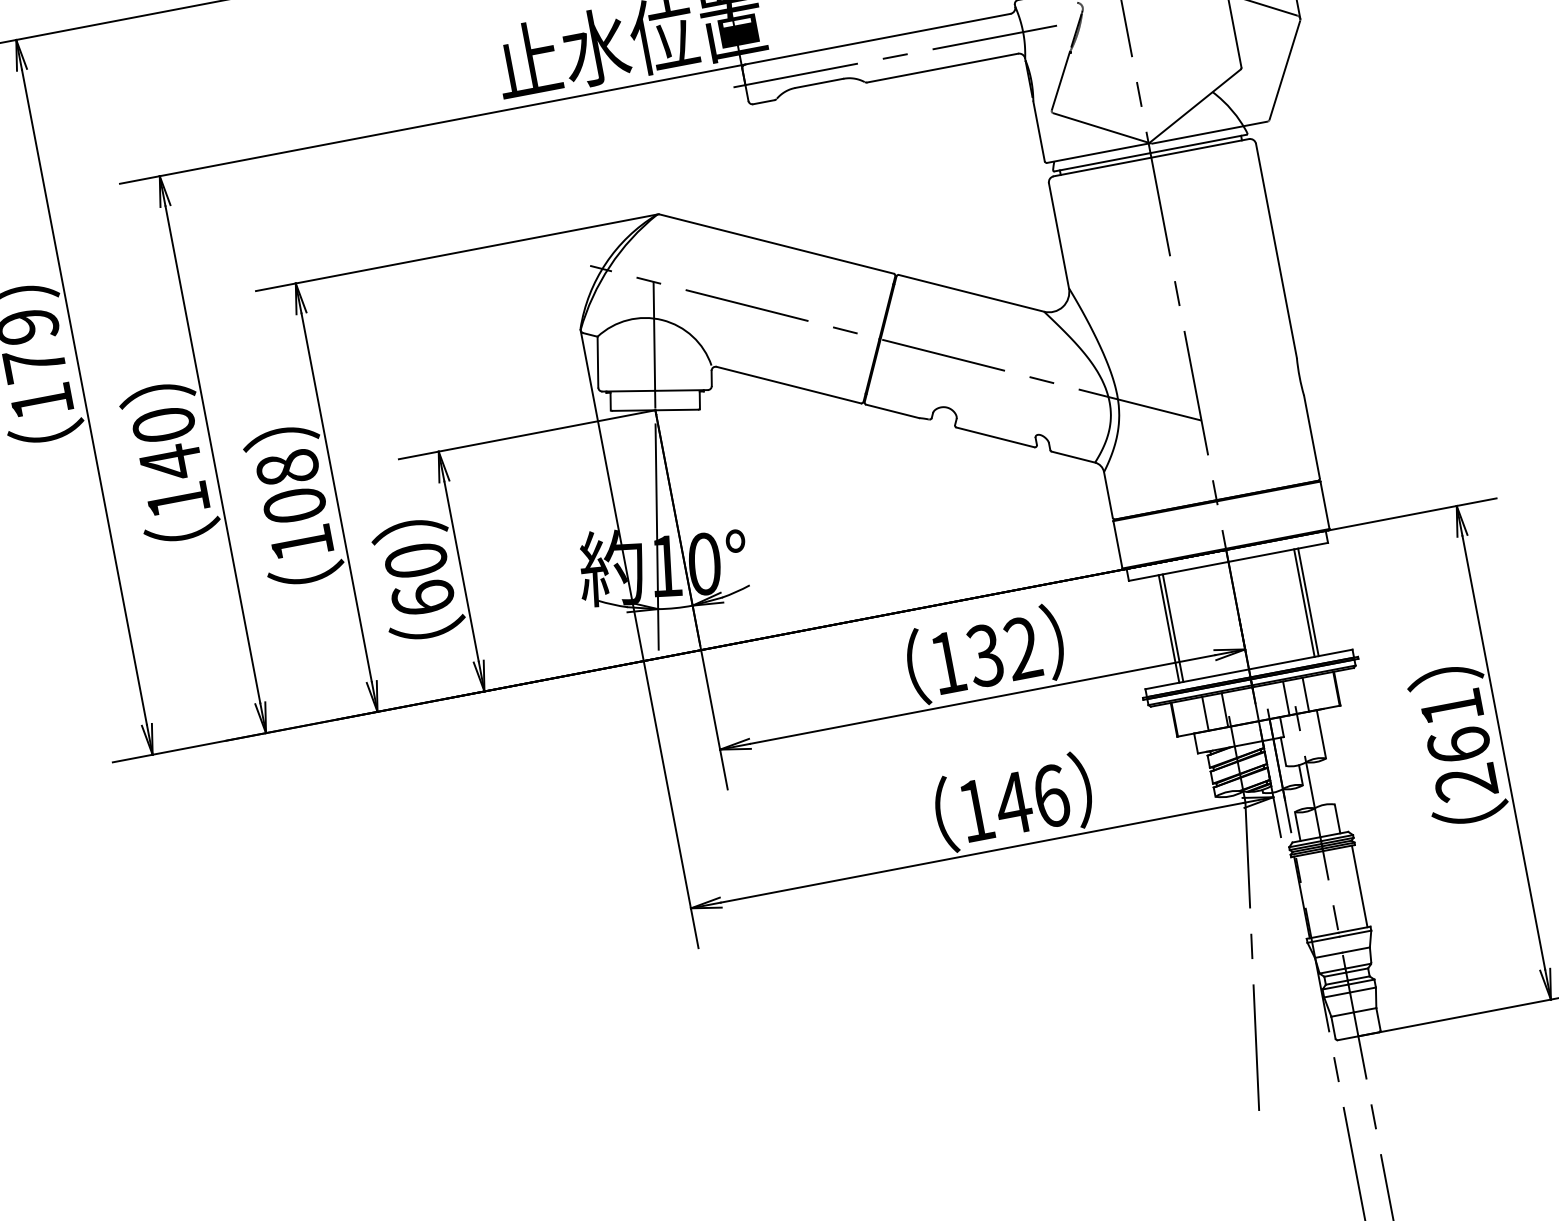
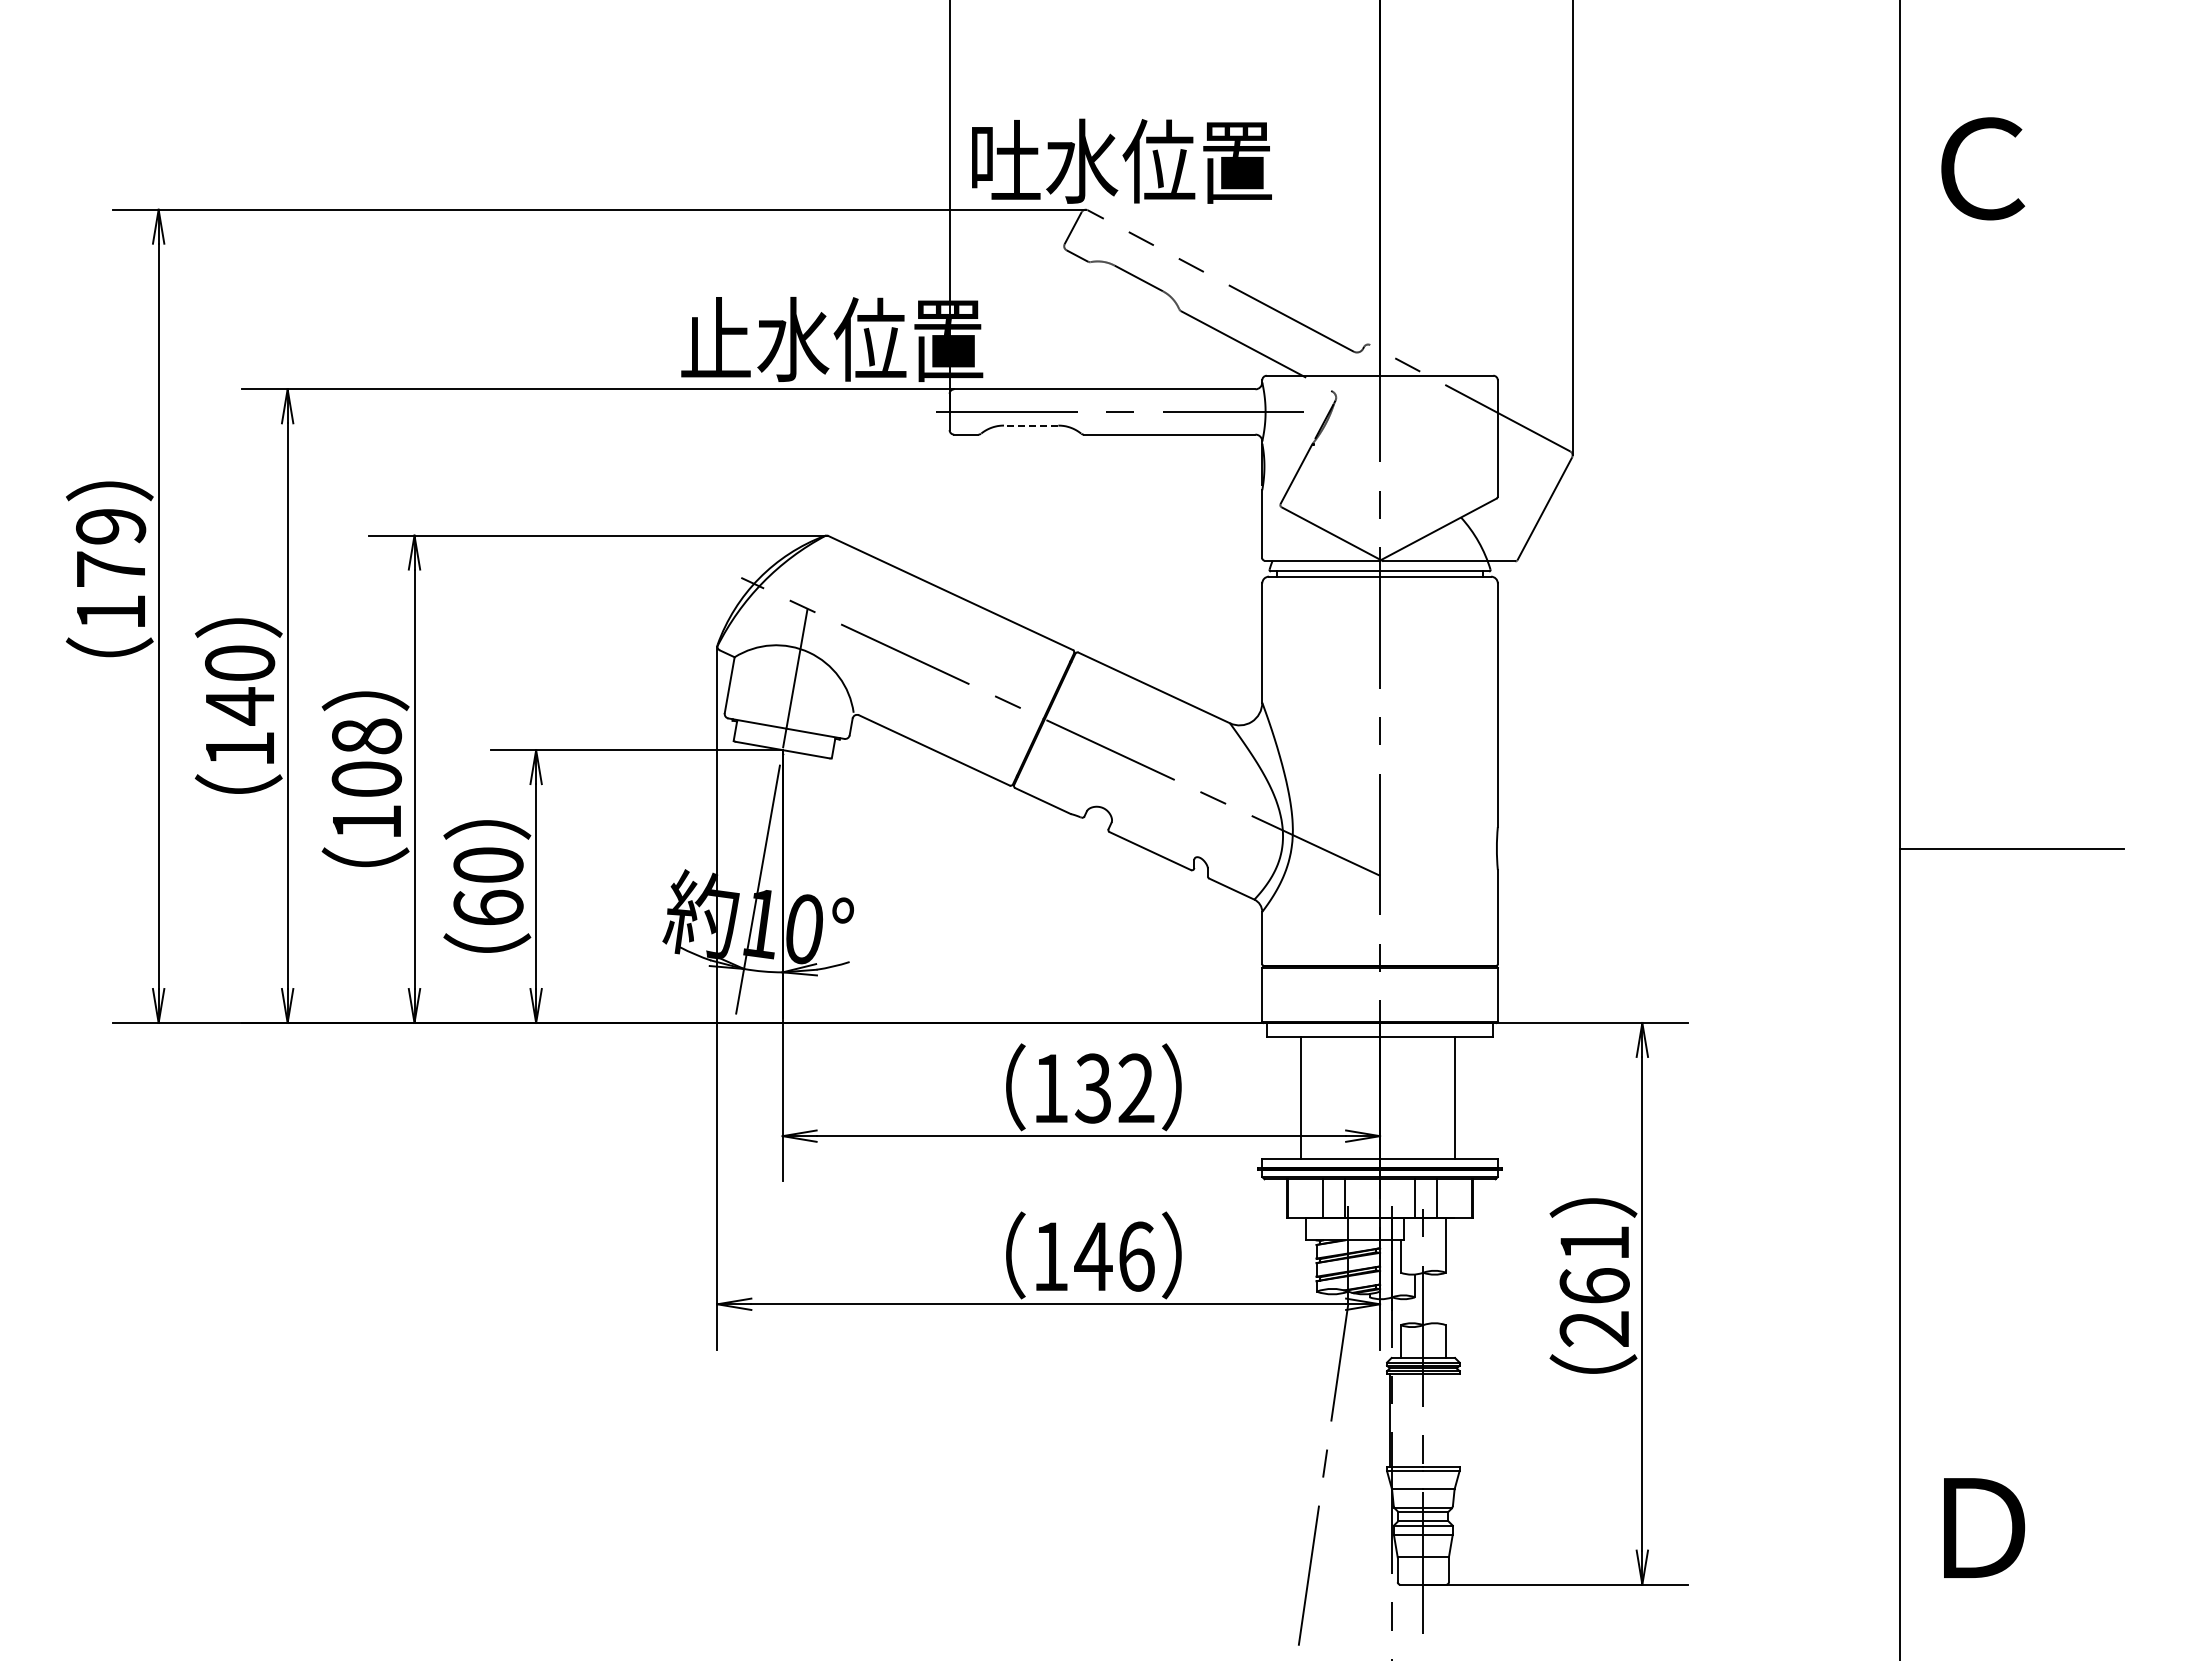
line: (818, 83) -> (1030, 425), solid -> dashed
line: (1308, 602) -> (1459, 1097), removed
line: (1173, 627) -> (1305, 1097), removed
line: (1359, 885) -> (1456, 1419), removed

